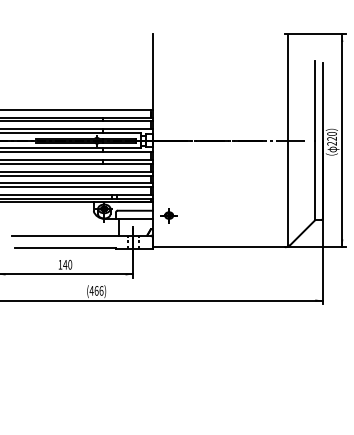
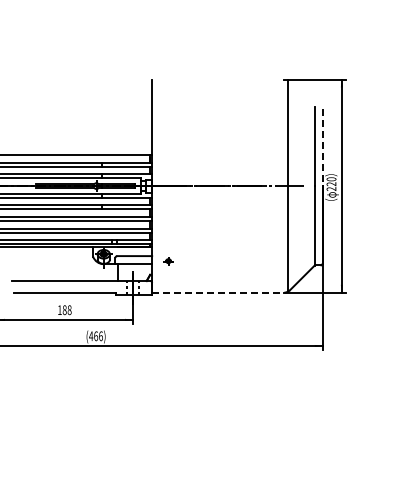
line: (323, 102) -> (322, 147), solid -> dashed
part: (169, 216) -> (168, 261), size x0.6
line: (219, 247) -> (218, 292), solid -> dashed
text: (67, 265) -> (66, 310), 140 -> 188

